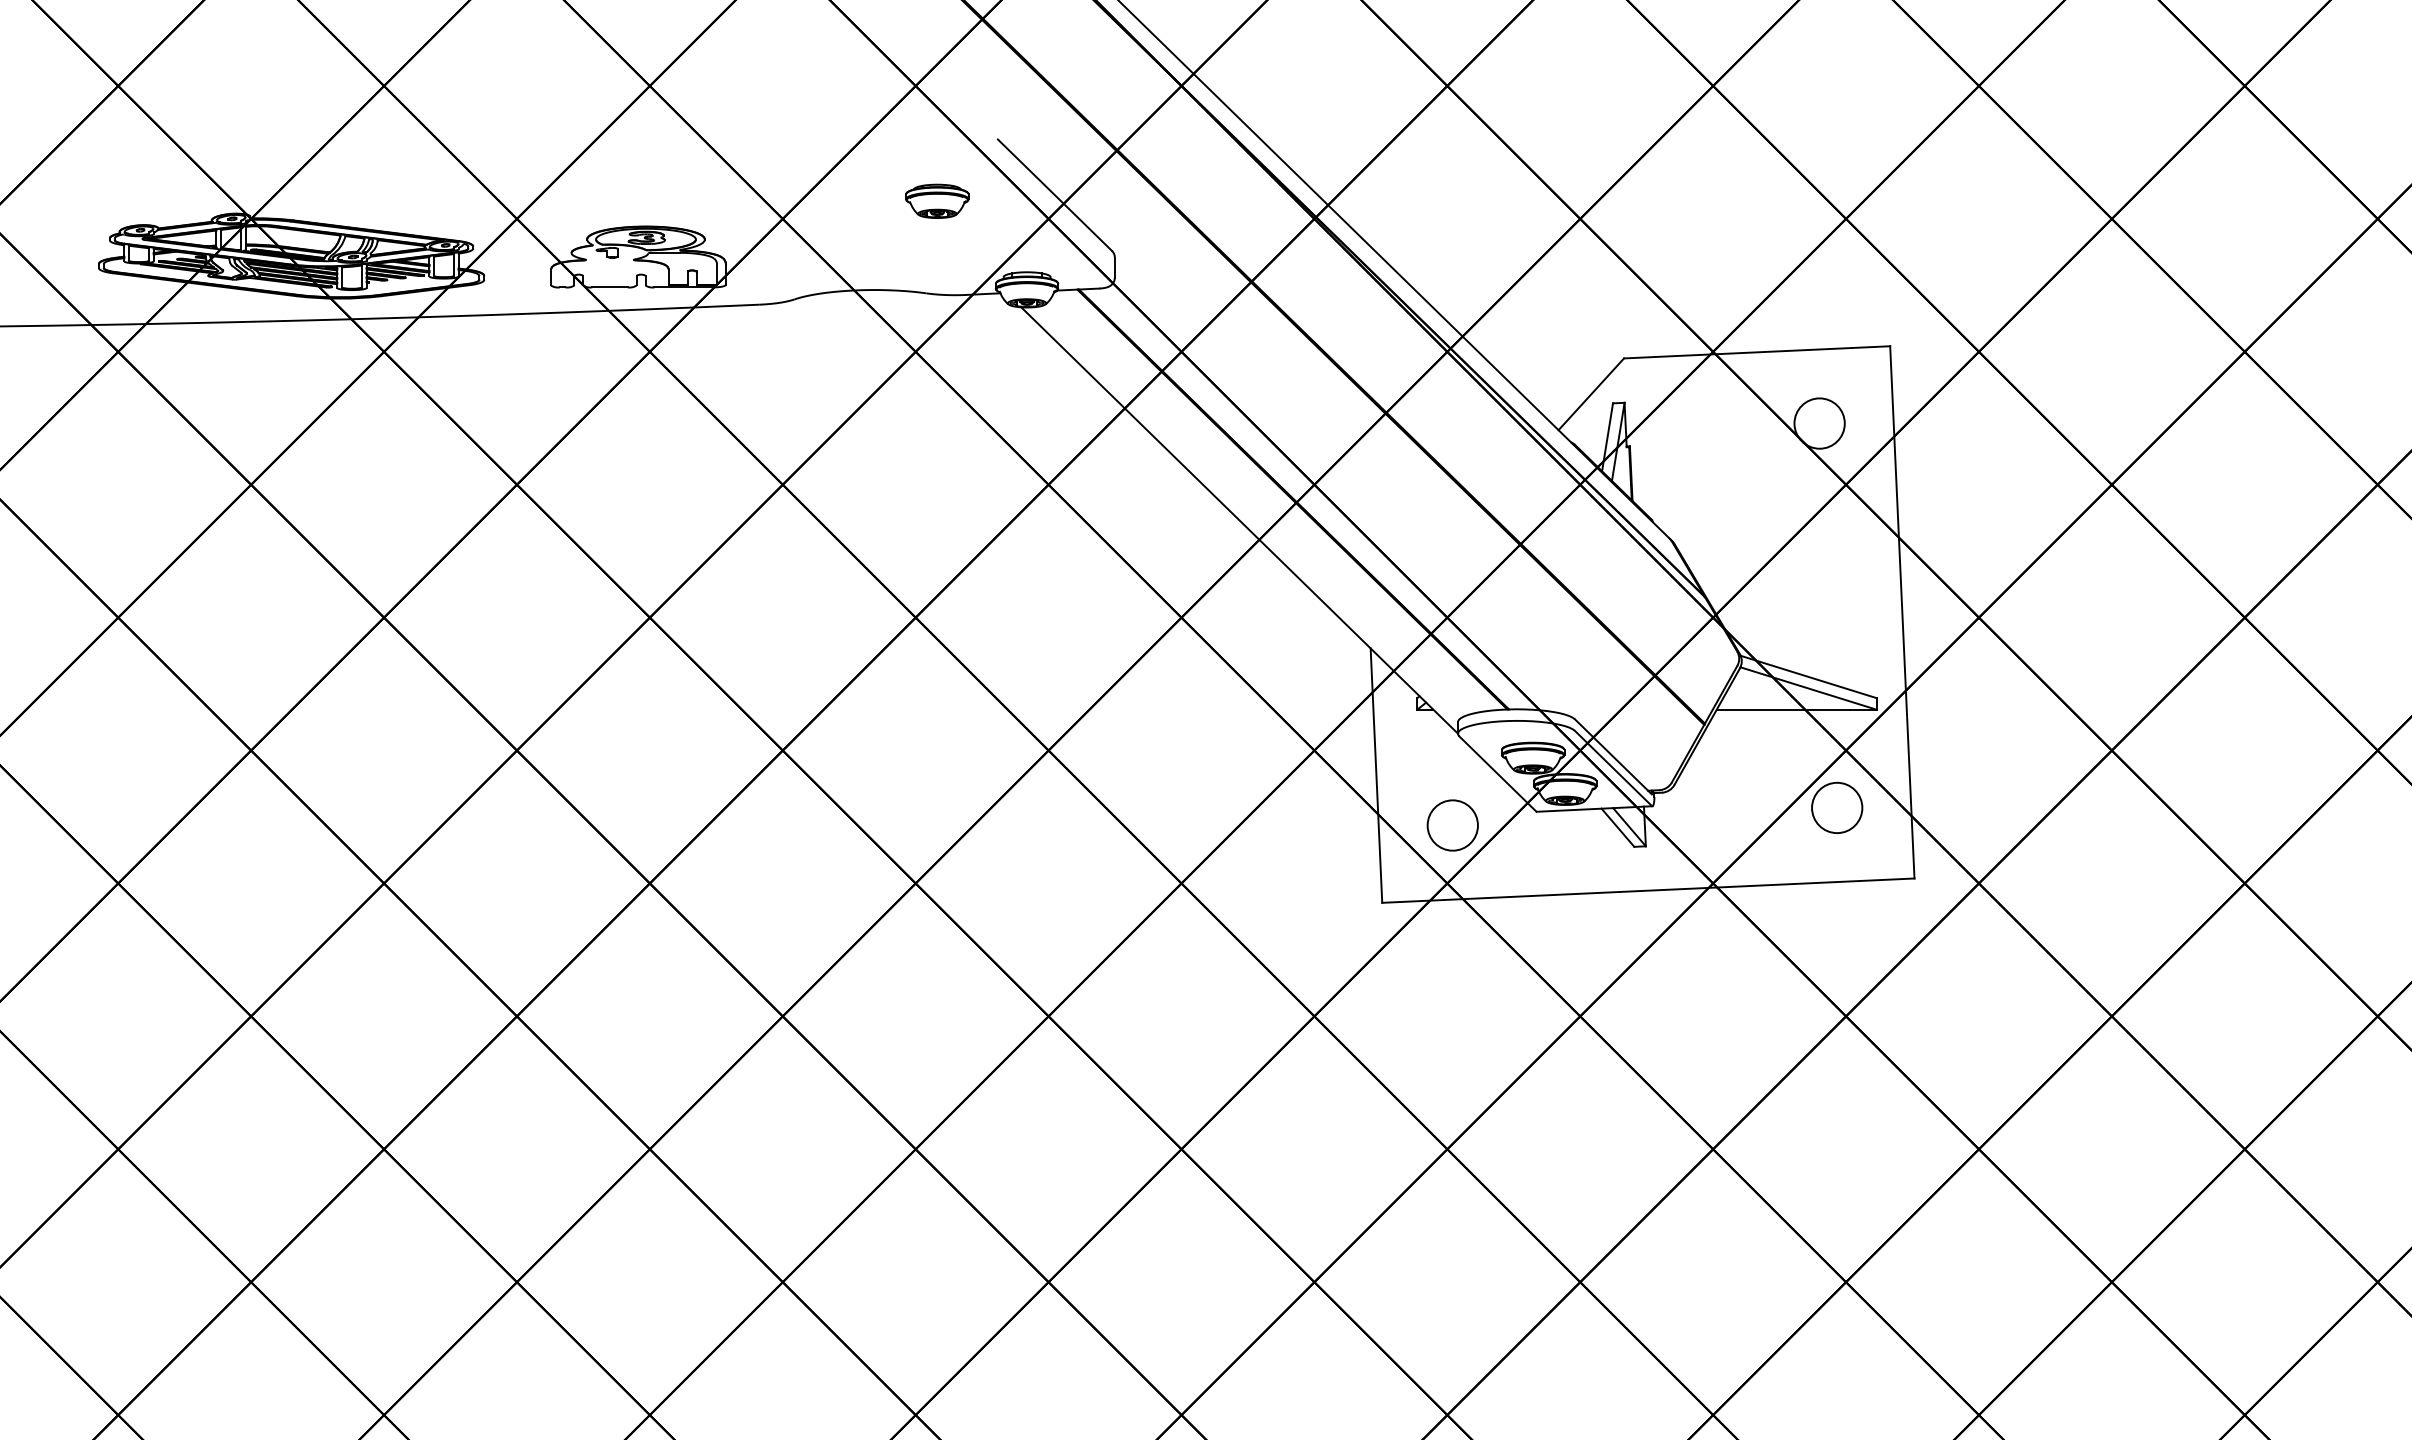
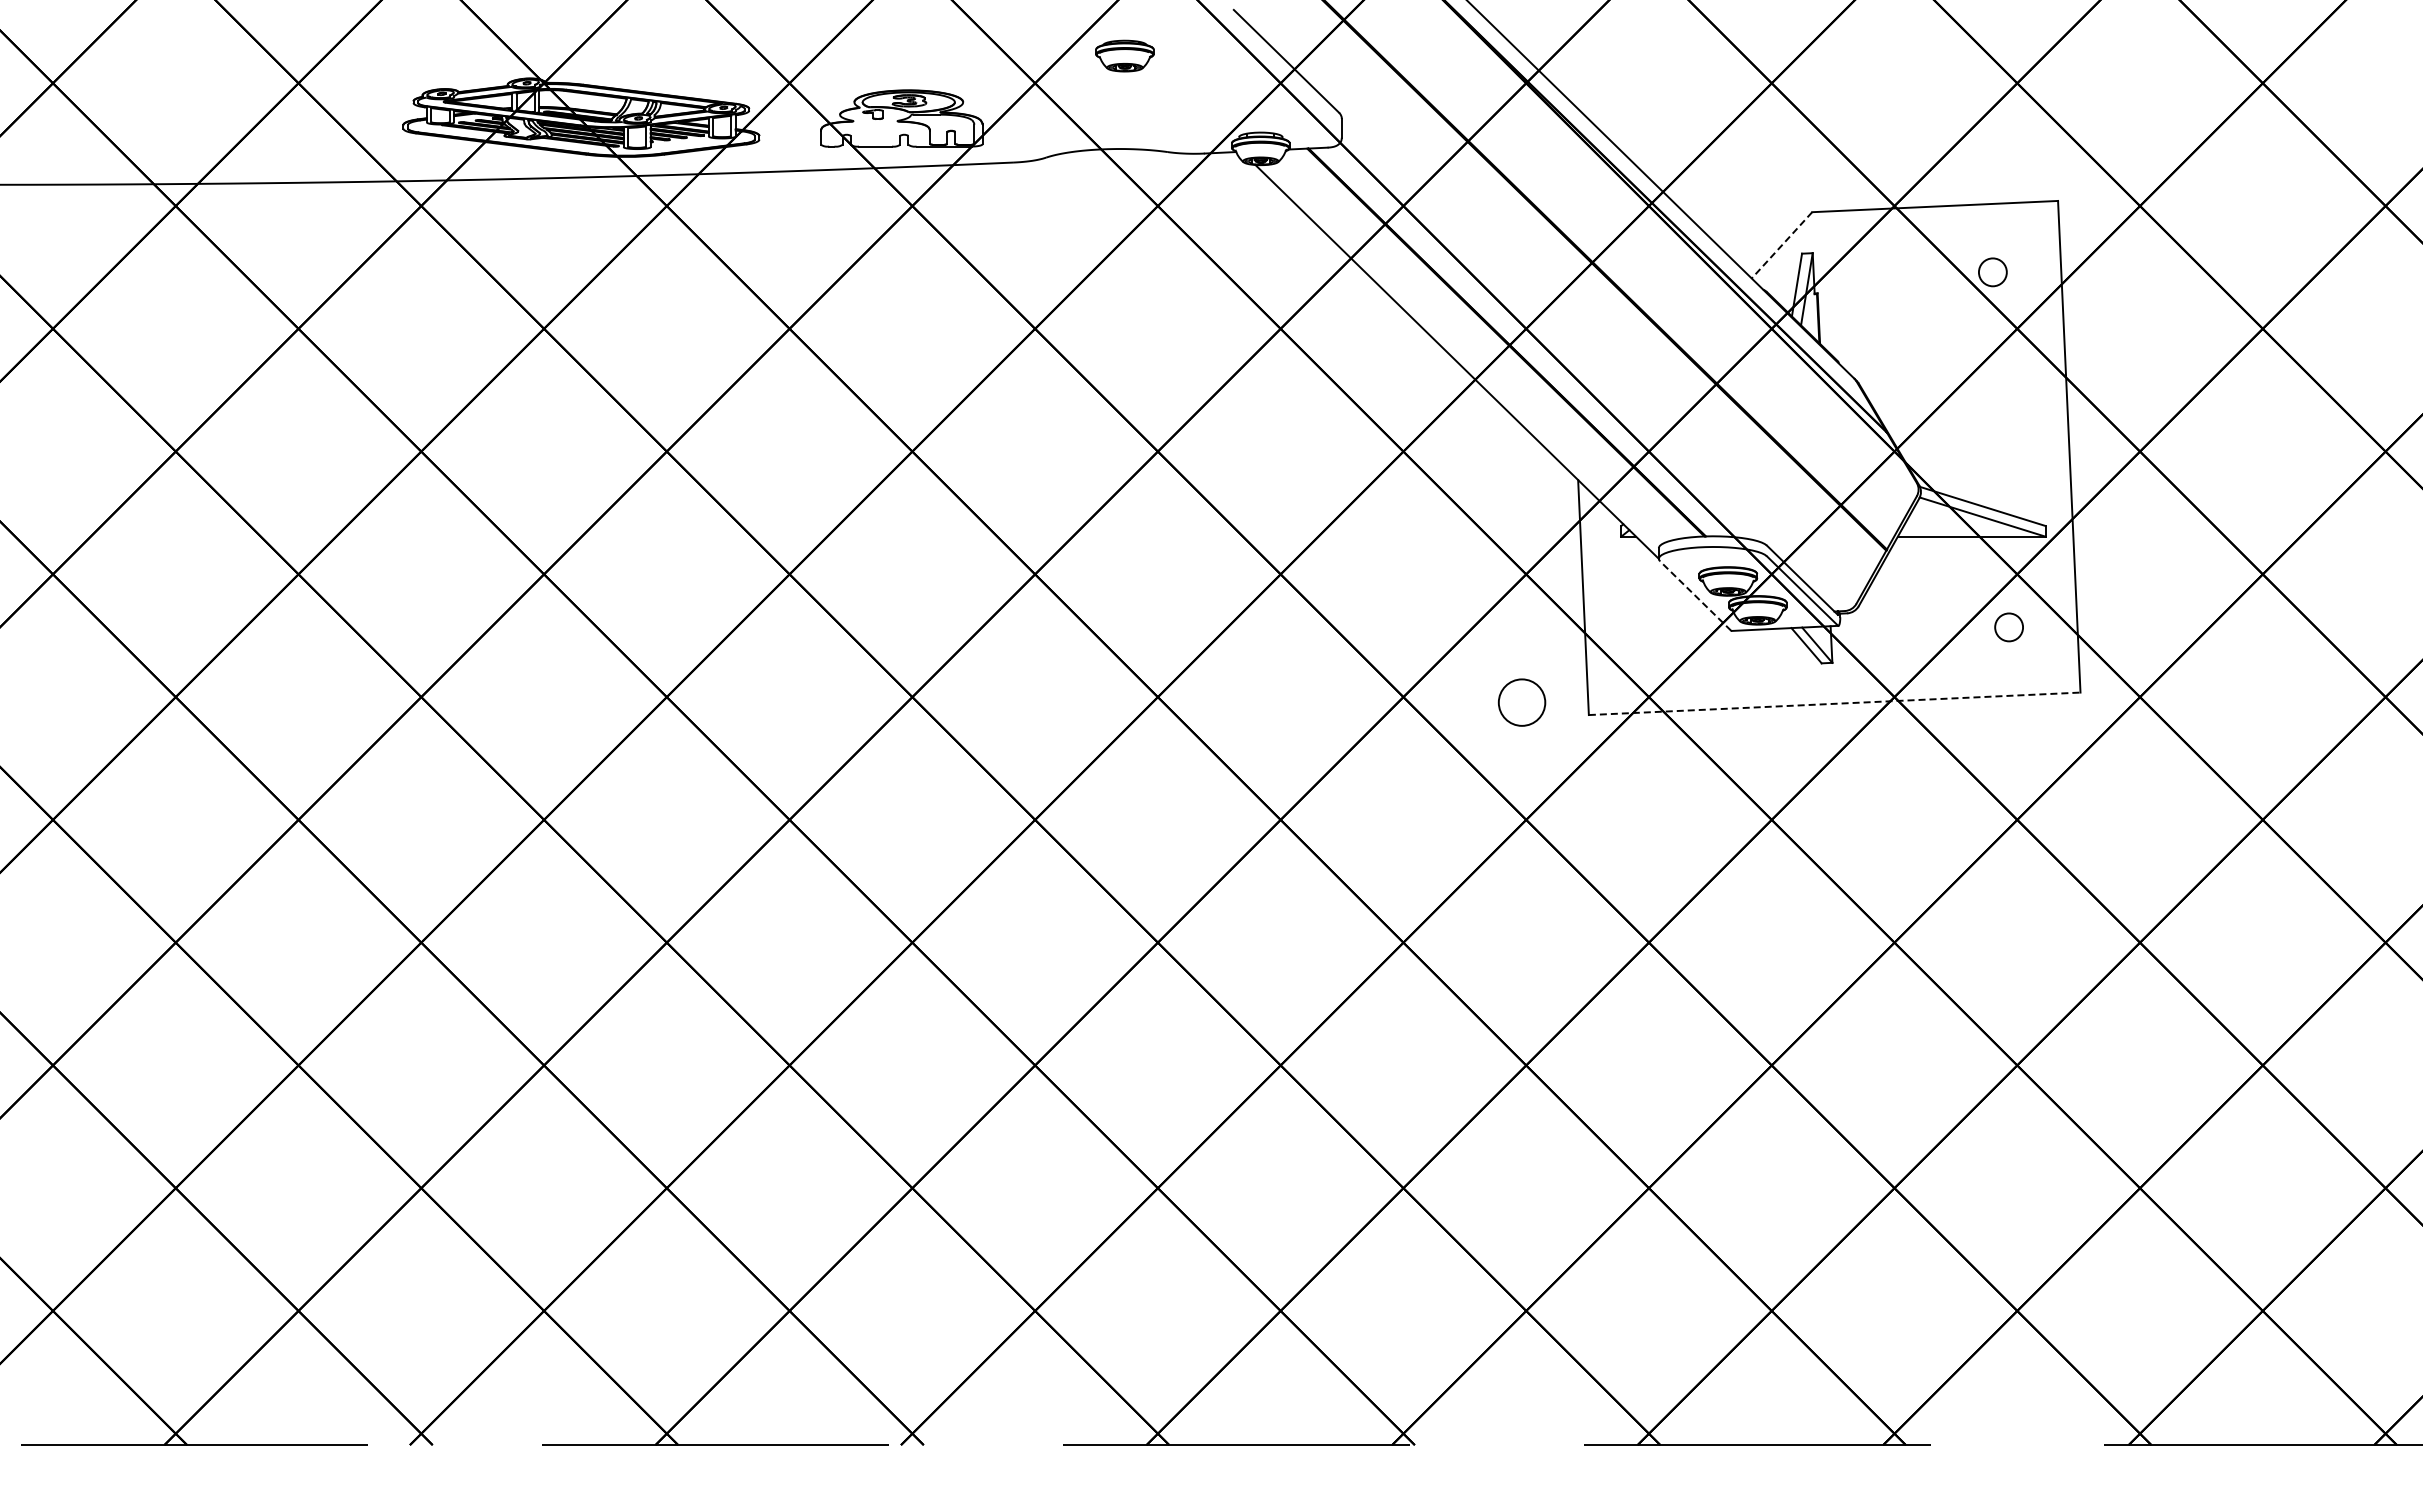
part: (936, 200) -> (1124, 55), moved
line: (1590, 394) -> (1781, 245), solid -> dashed
circle: (1819, 423) -> (1992, 272), size x0.6
line: (1497, 774) -> (1695, 596), solid -> dashed
circle: (1836, 808) -> (2008, 627), size x0.6
circle: (1452, 825) -> (1521, 702), moved
line: (1649, 890) -> (1835, 703), solid -> dashed

